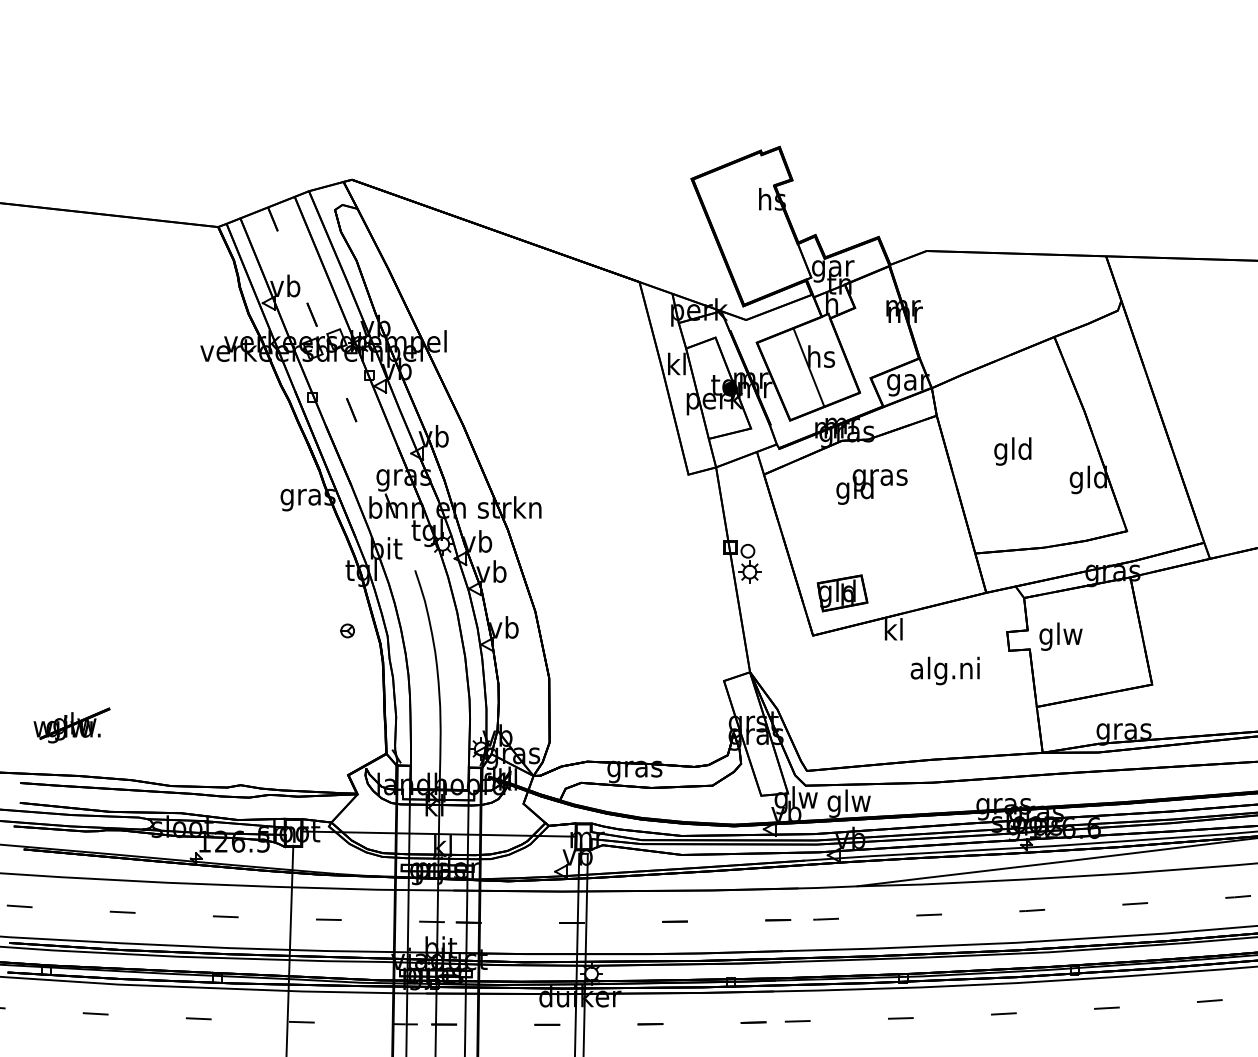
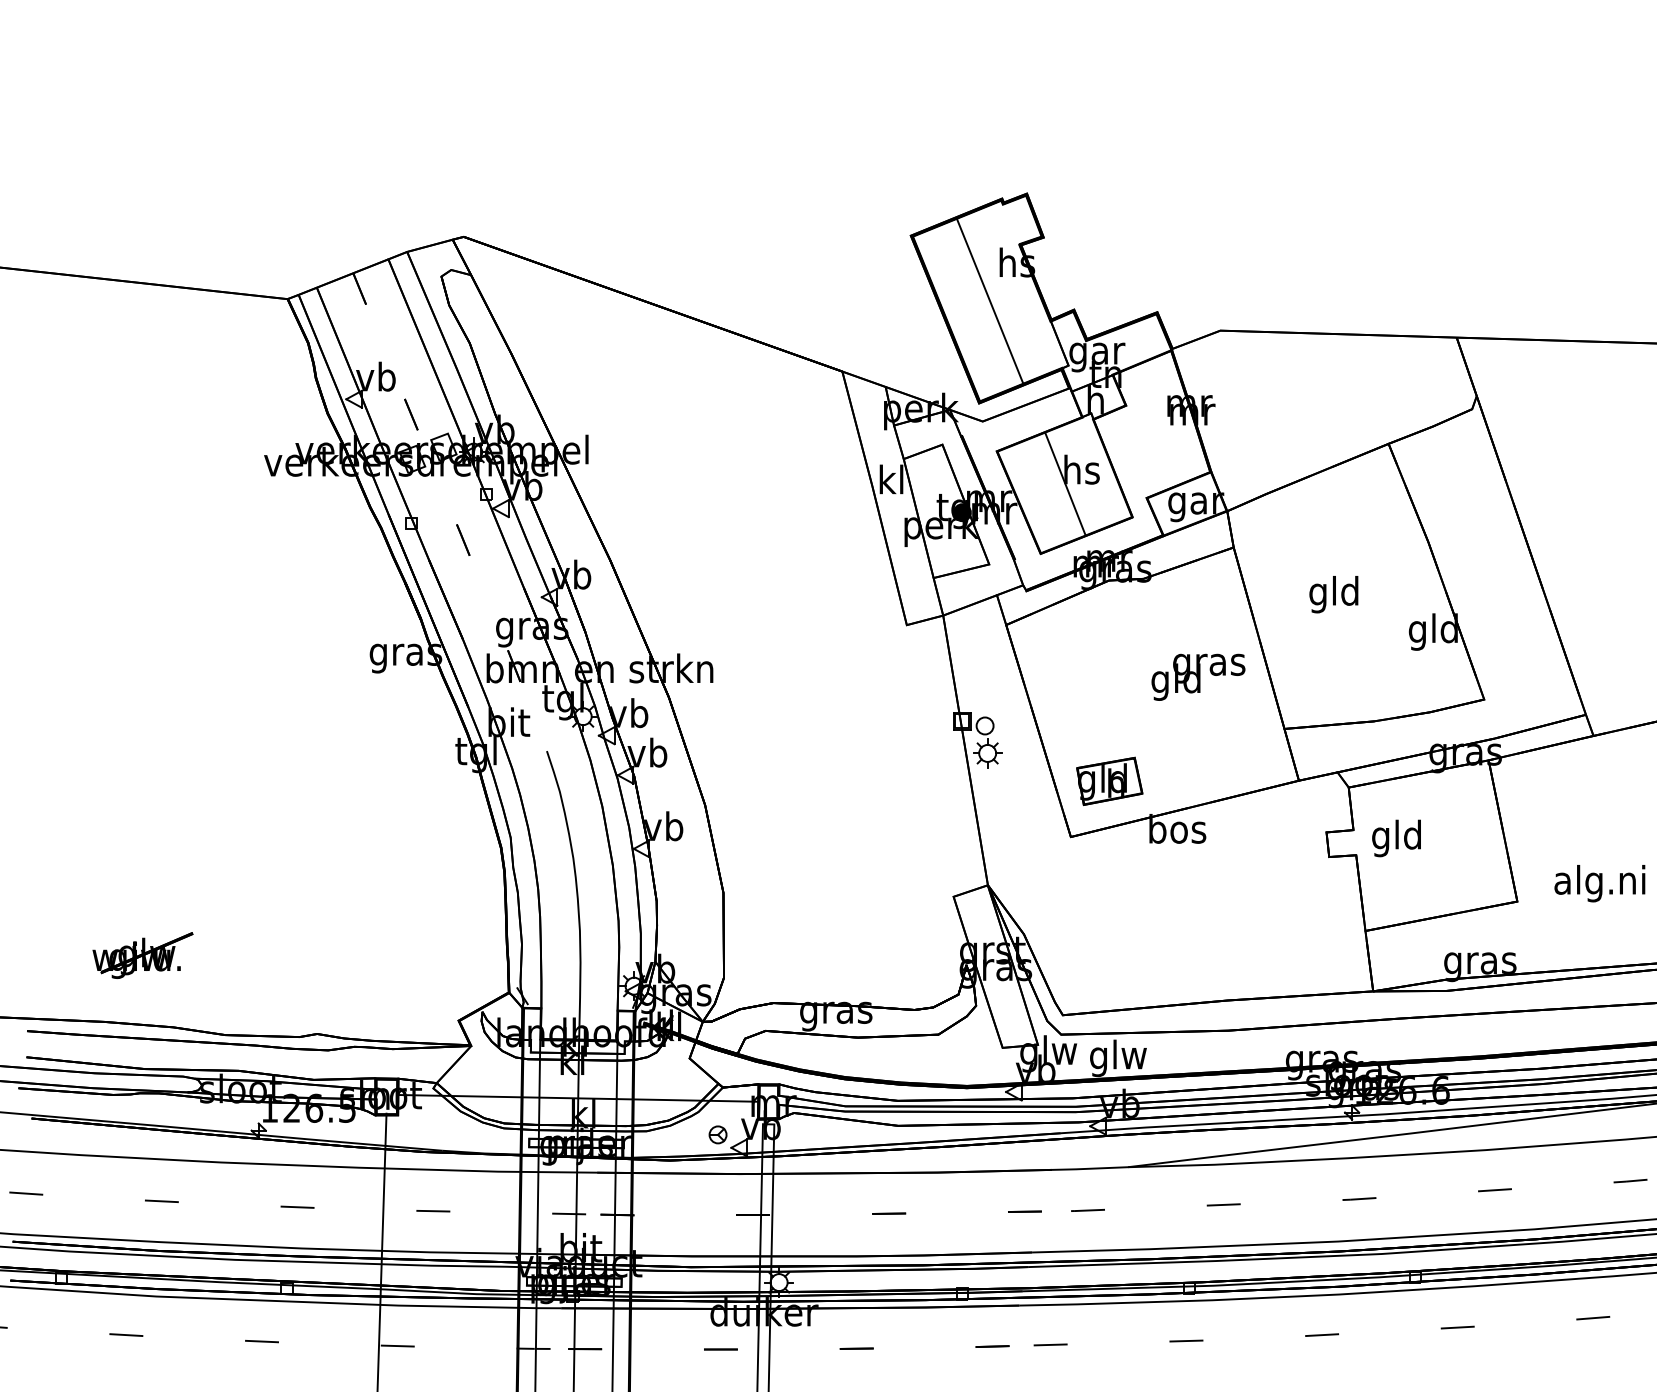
line: (752, 228) -> (990, 301), added
text: (872, 486) -> (1198, 676), moved
text: (894, 629) -> (1177, 828), kl -> bos
part: (347, 630) -> (717, 1134), moved
text: (1060, 636) -> (1396, 838), glw -> gld
text: (944, 670) -> (1599, 883), moved
part: (71, 725) -> (142, 955), moved

